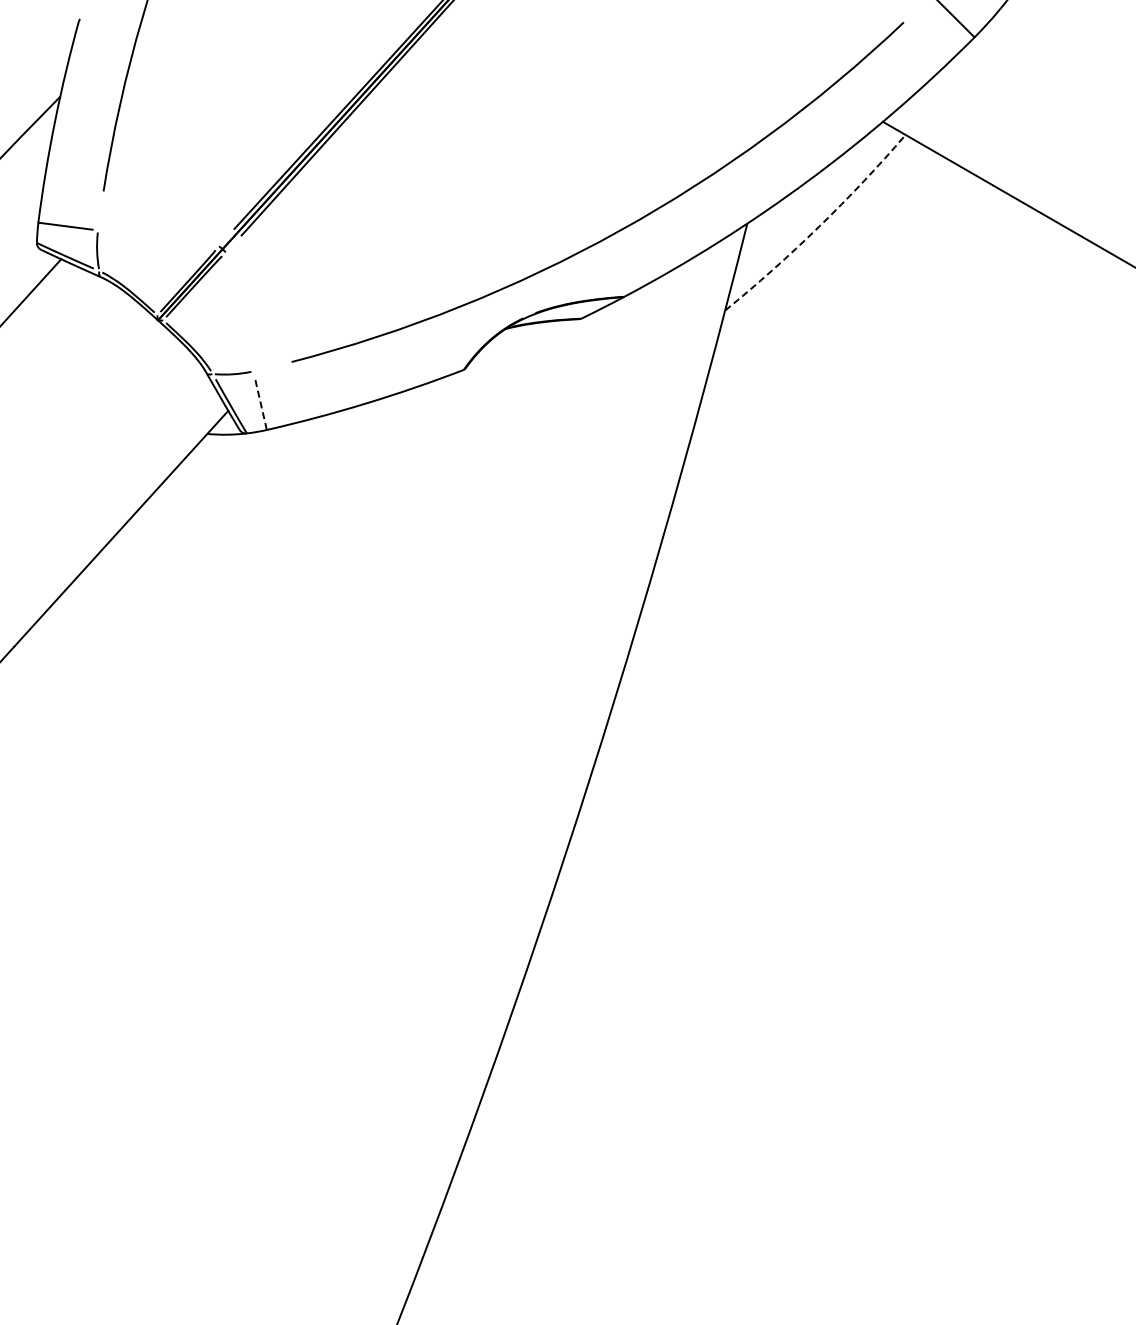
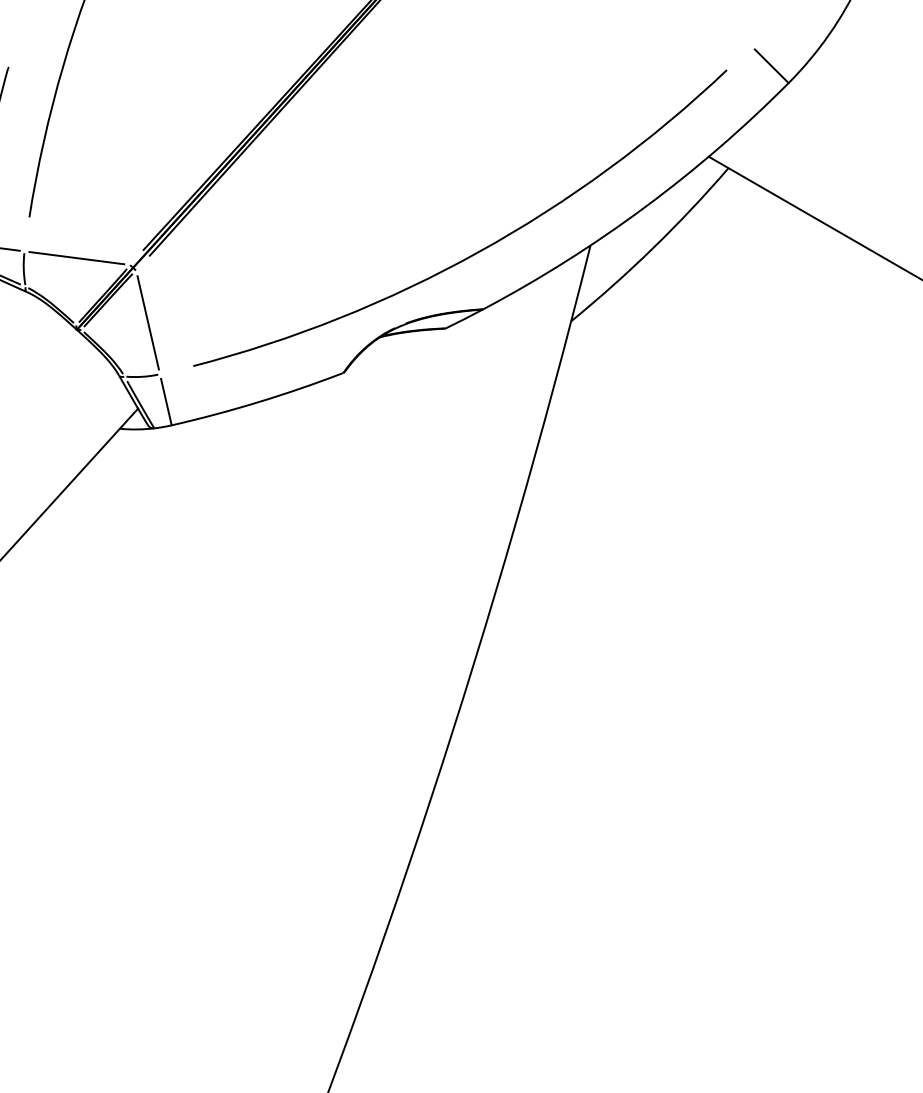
arc: (819, 226) -> (653, 247), dashed -> solid
line: (157, 238) -> (76, 258), added
line: (239, 311) -> (147, 322), added
line: (260, 402) -> (166, 401), dashed -> solid

